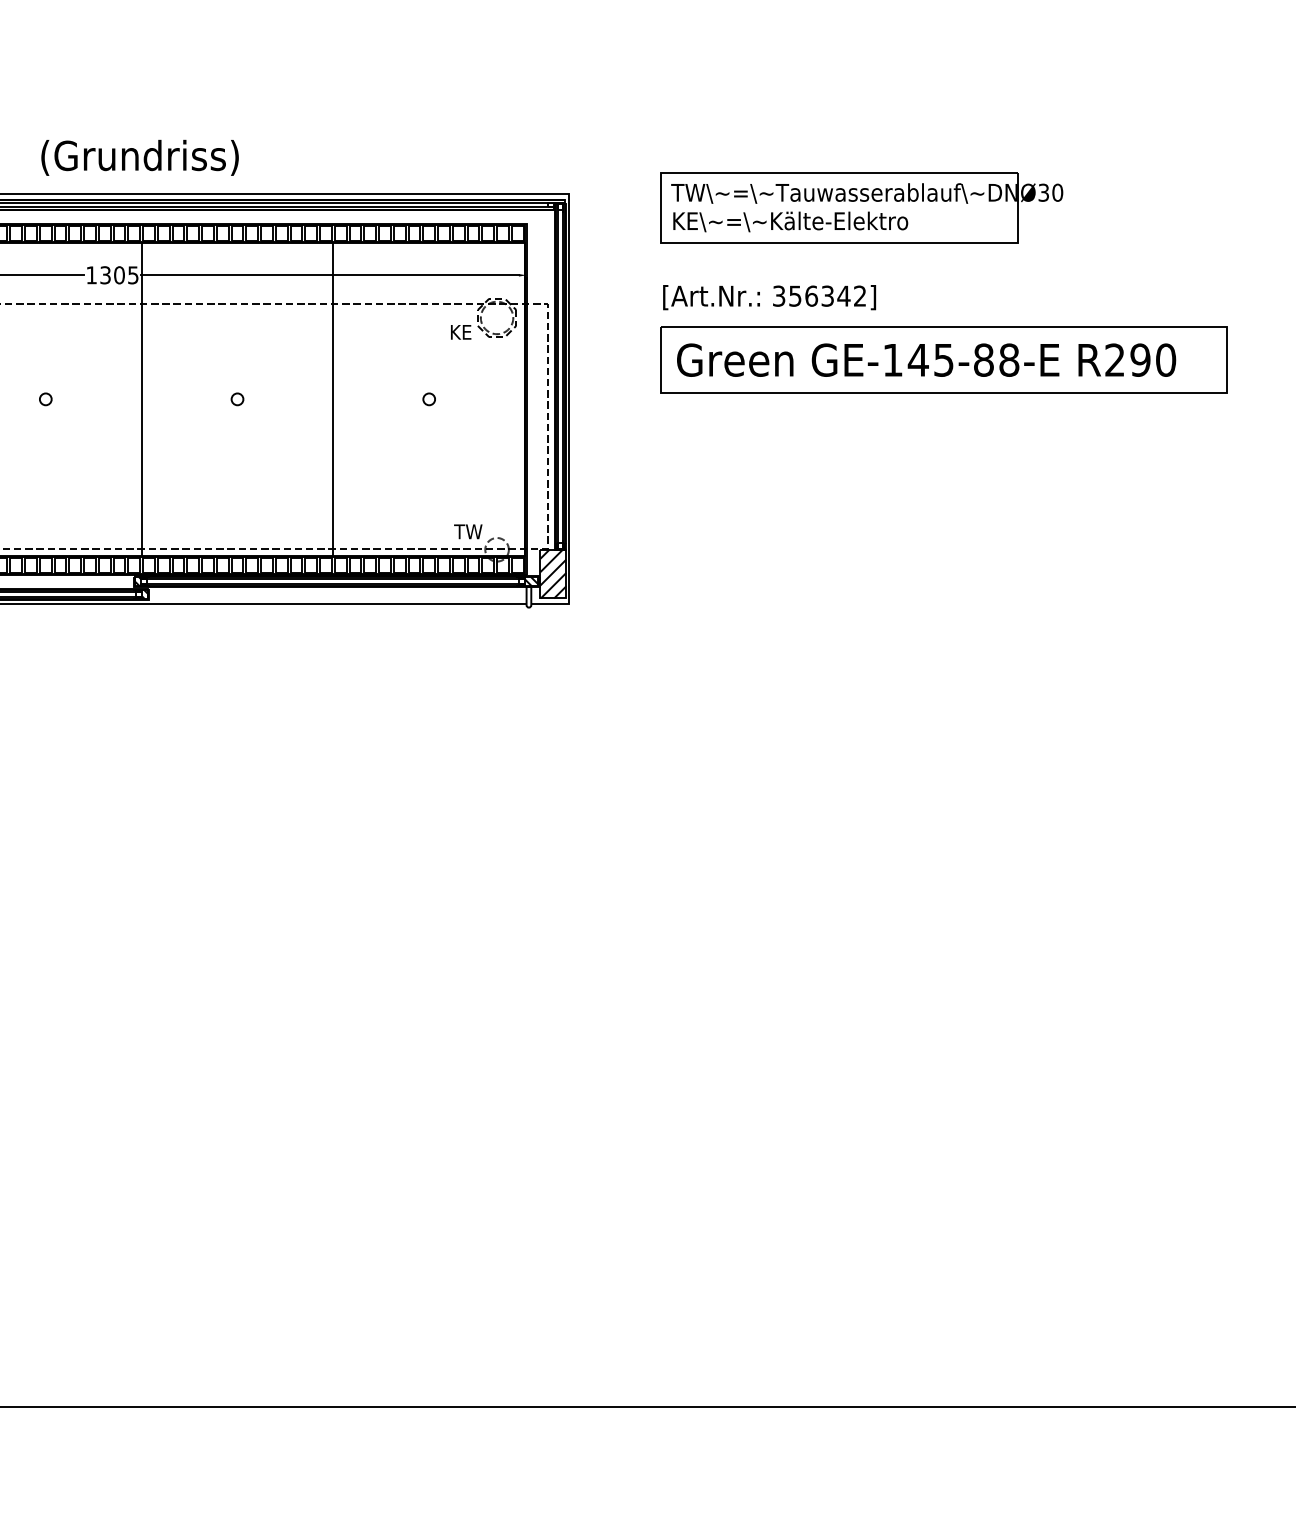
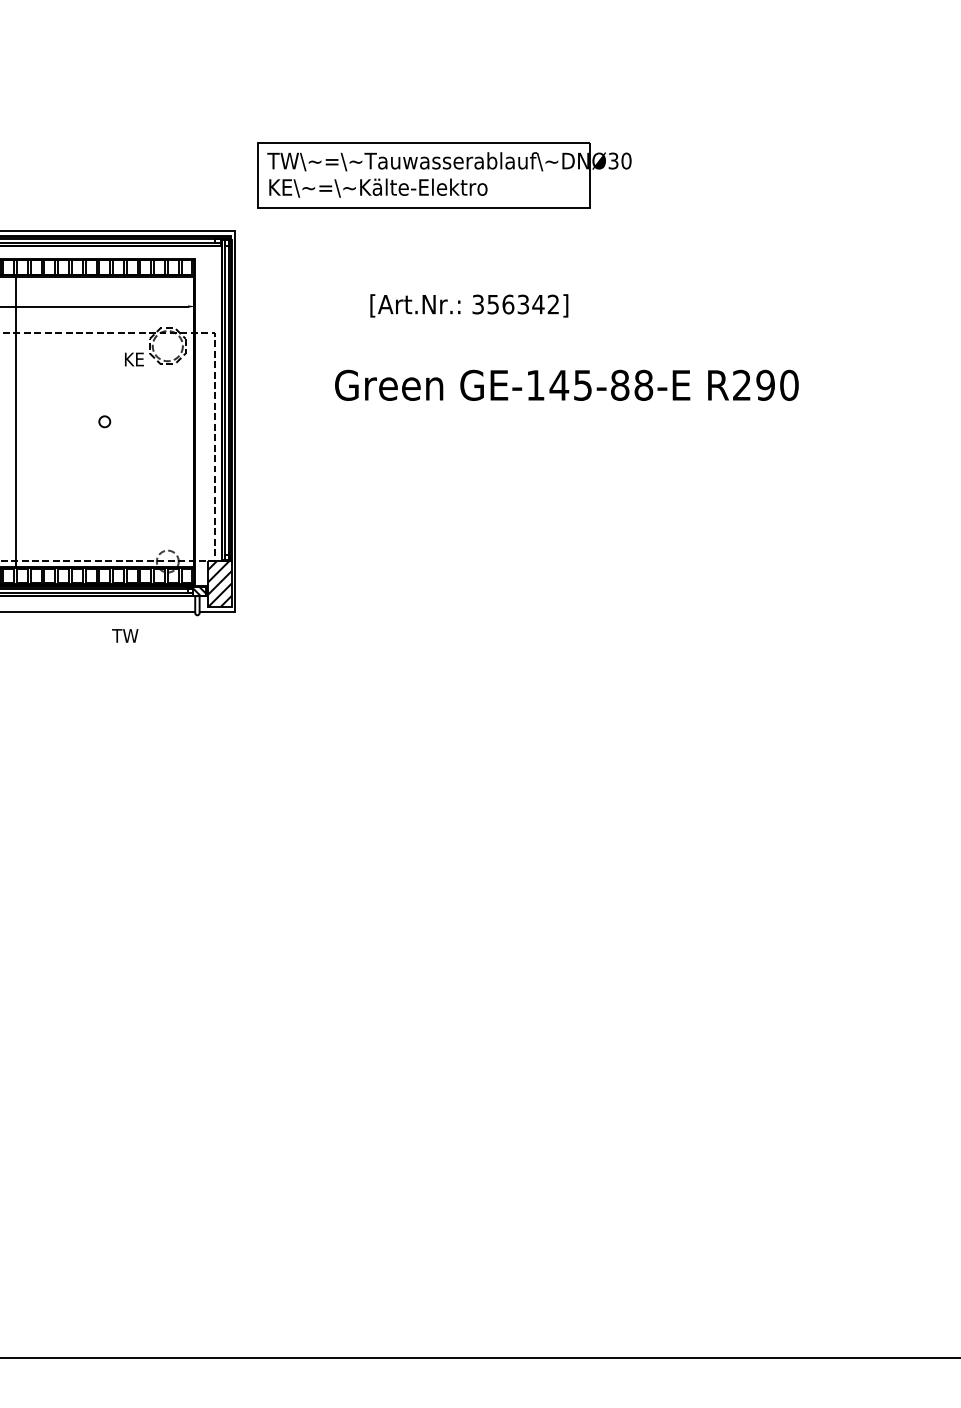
part: (861, 207) -> (444, 174), moved
text: (769, 297) -> (469, 305), moved
part: (943, 359) -> (582, 384), removed
text: (468, 531) -> (125, 635), moved

